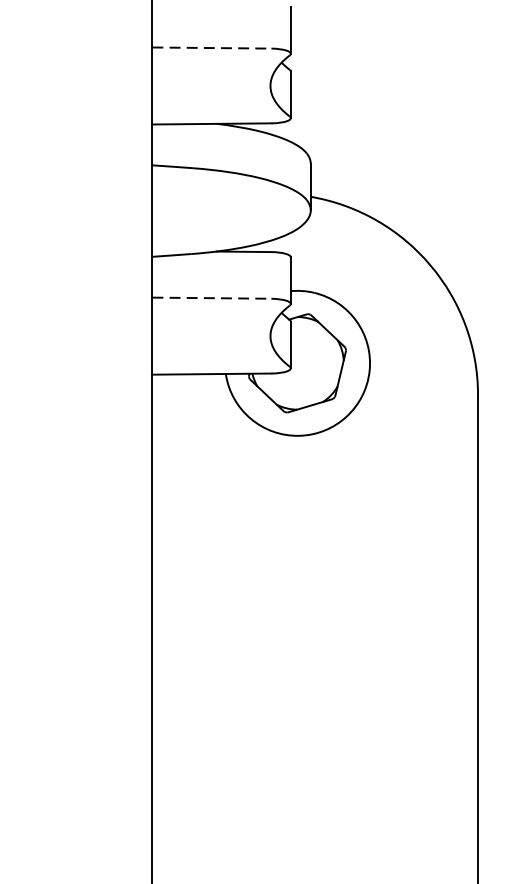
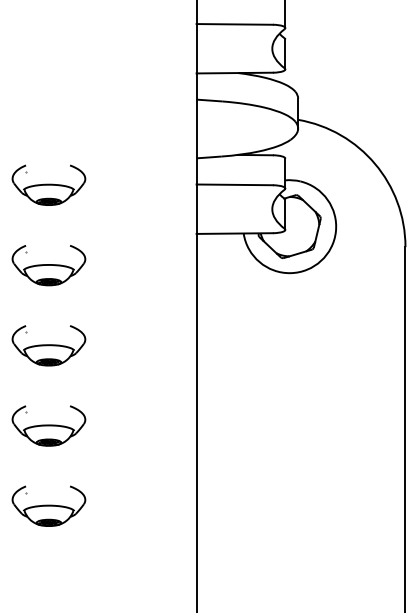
line: (213, 48) -> (235, 24), dashed -> solid
line: (213, 297) -> (235, 184), dashed -> solid

